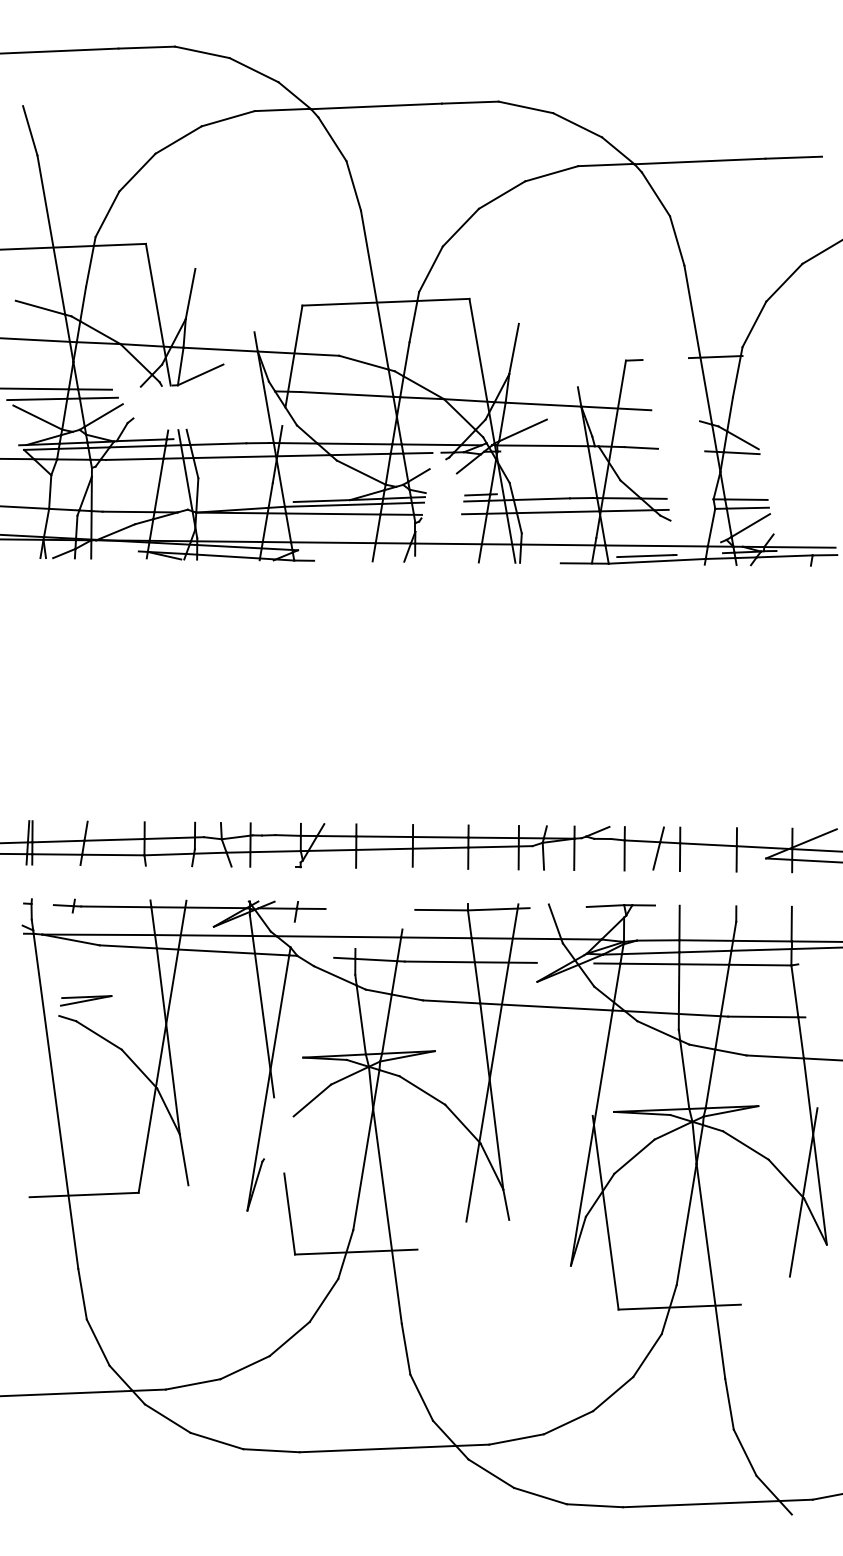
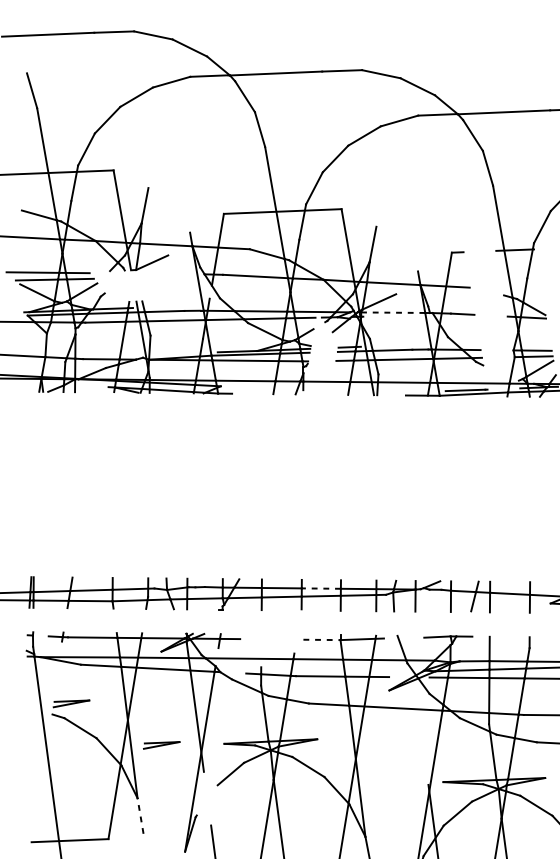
line: (542, 445) -> (393, 312), solid -> dashed
line: (440, 837) -> (321, 588), solid -> dashed
line: (442, 910) -> (322, 640), solid -> dashed
part: (214, 1059) -> (161, 745), added
line: (184, 1159) -> (140, 815), solid -> dashed

